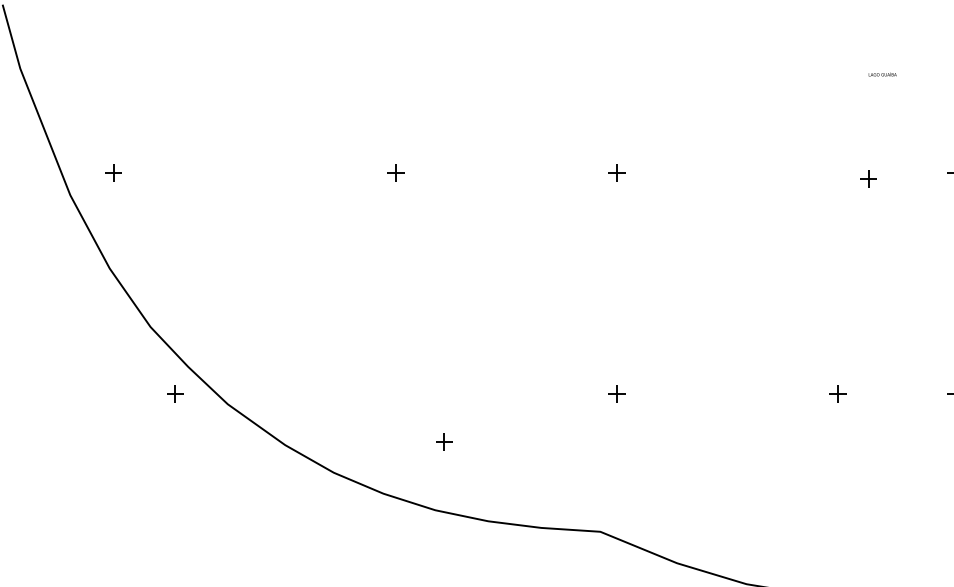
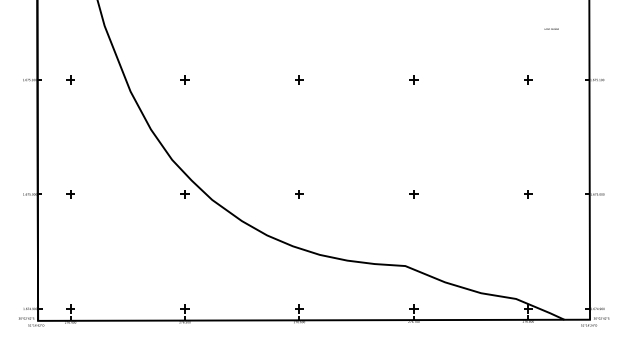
part: (112, 171) -> (184, 79), moved
part: (868, 177) -> (528, 79), moved
part: (444, 441) -> (299, 194), moved

